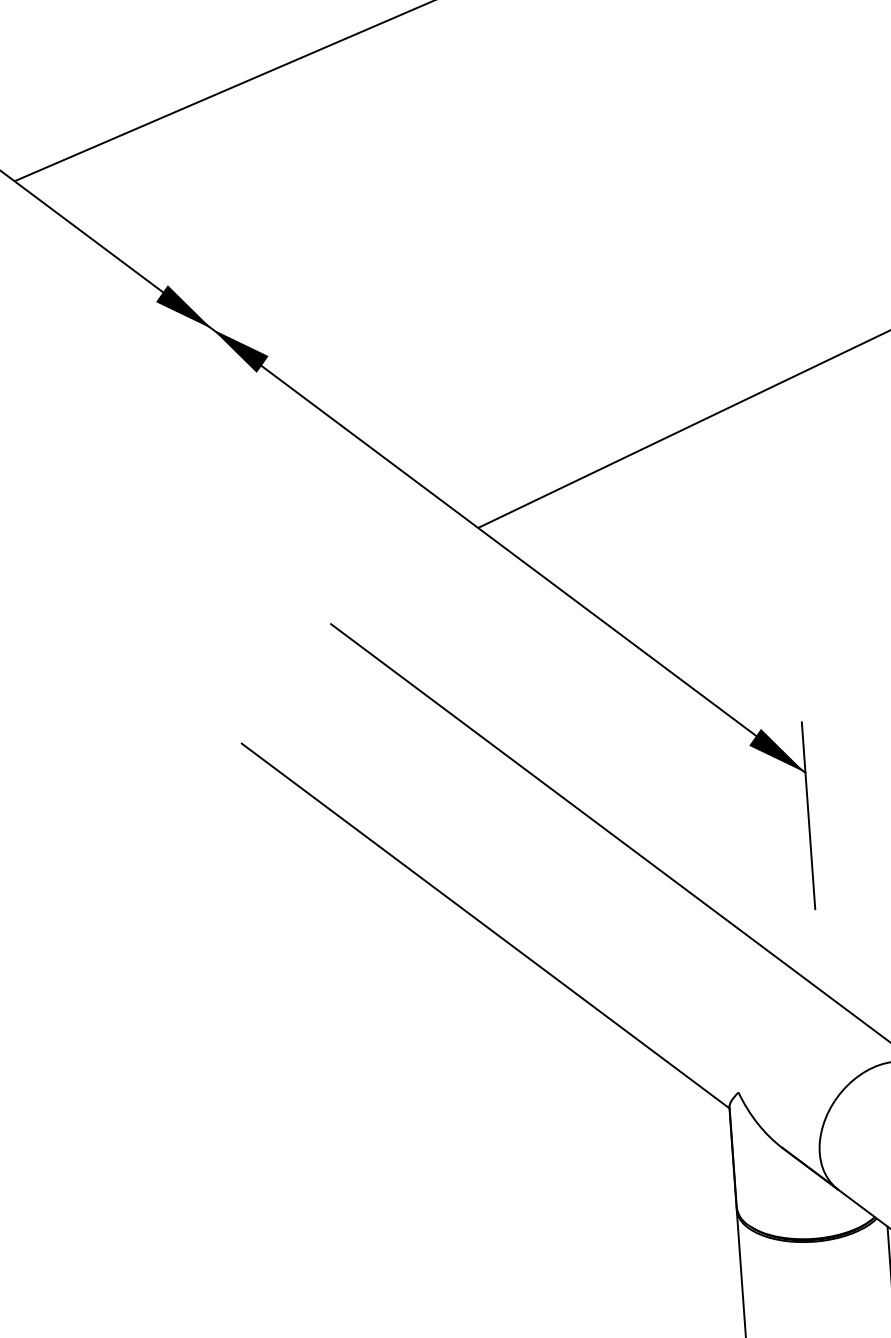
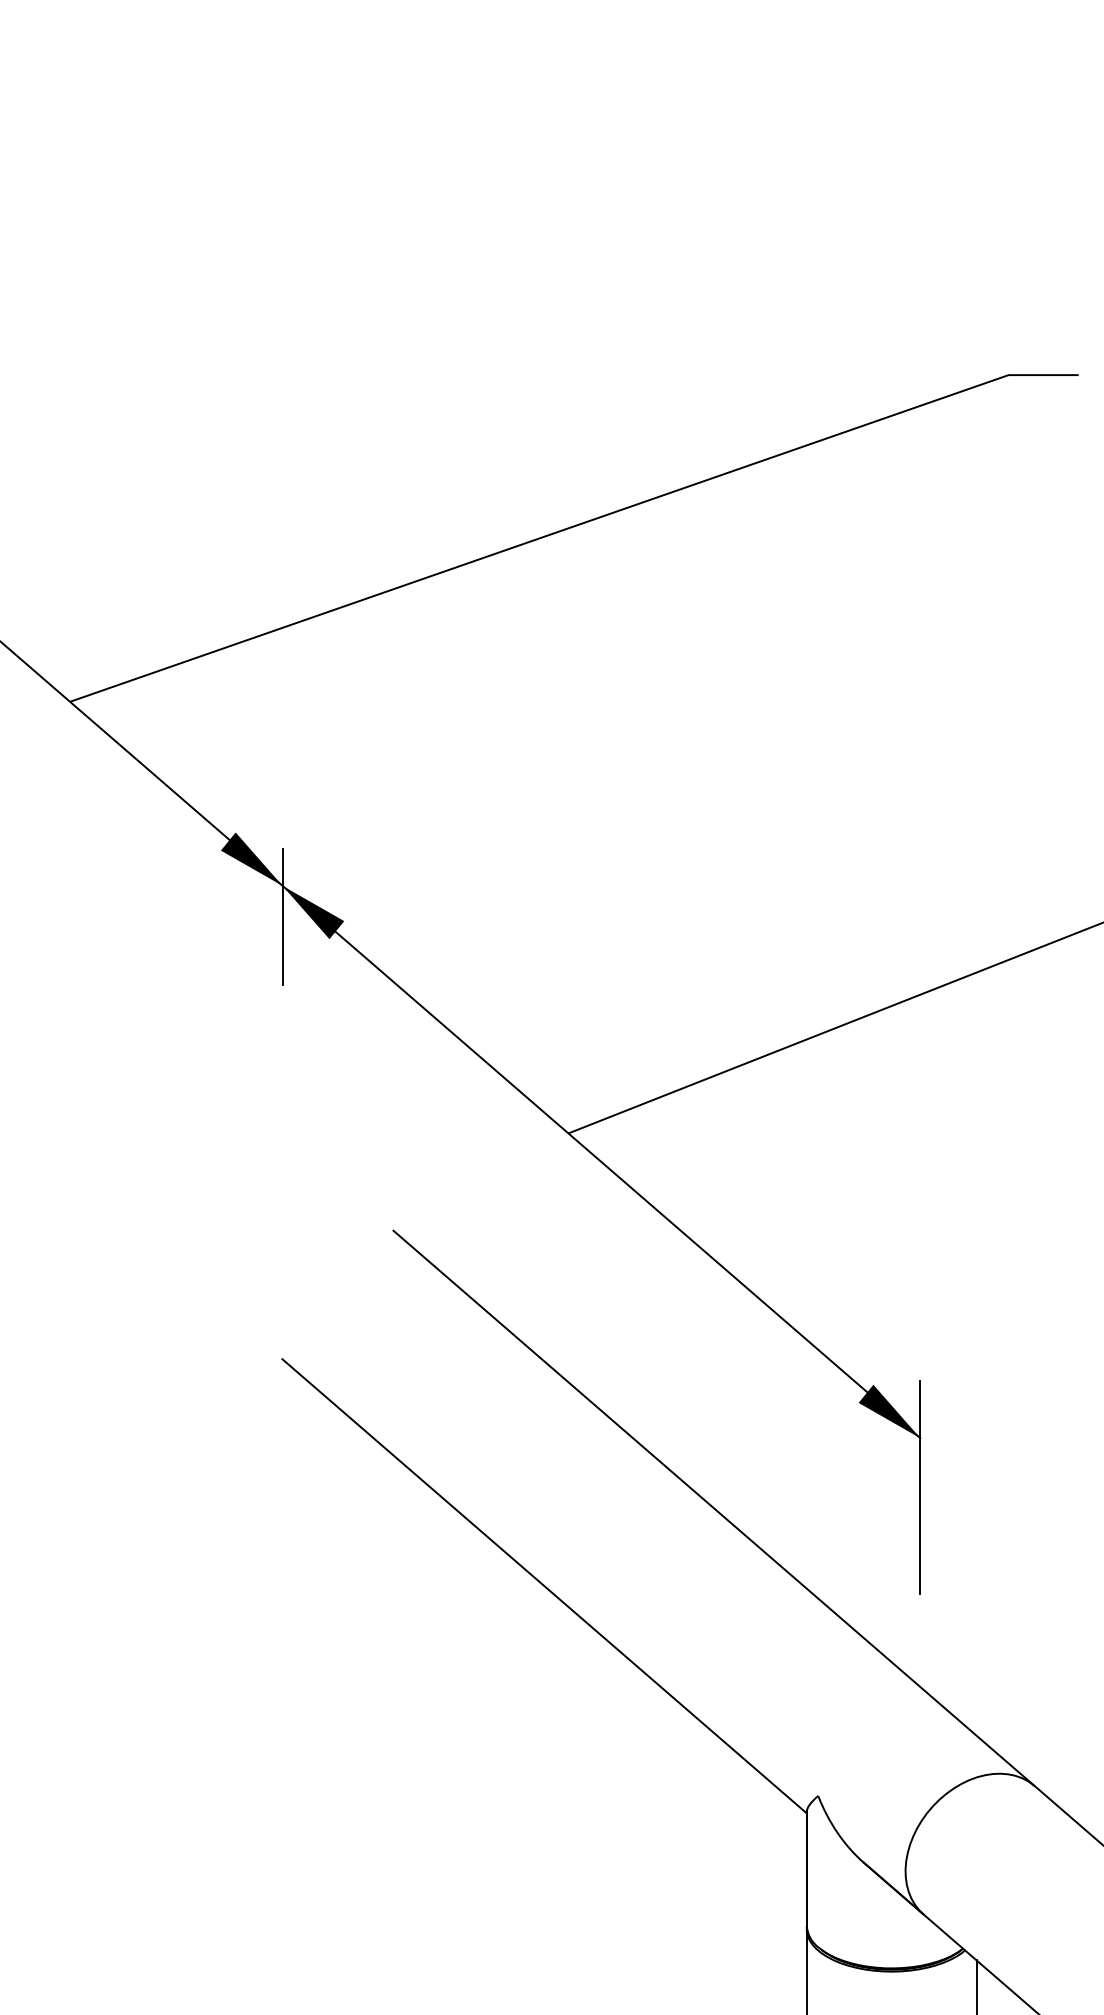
line: (214, 356) -> (282, 917), added

